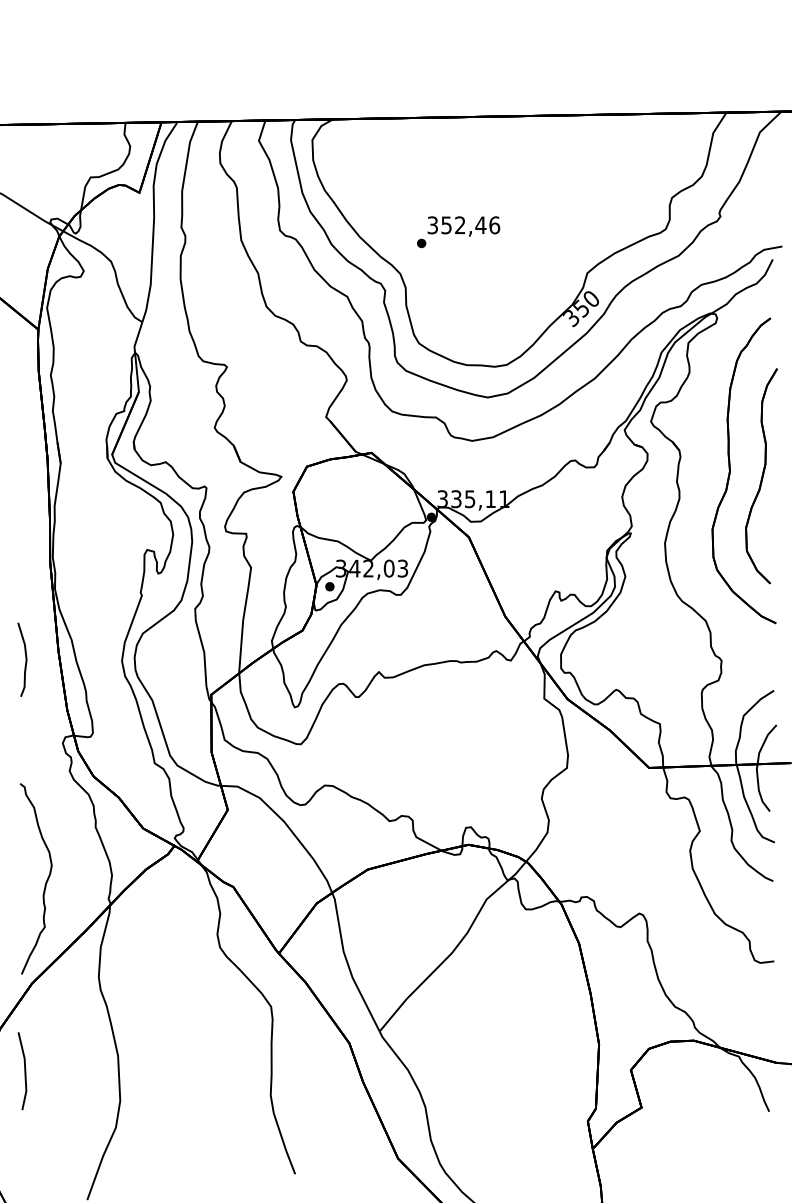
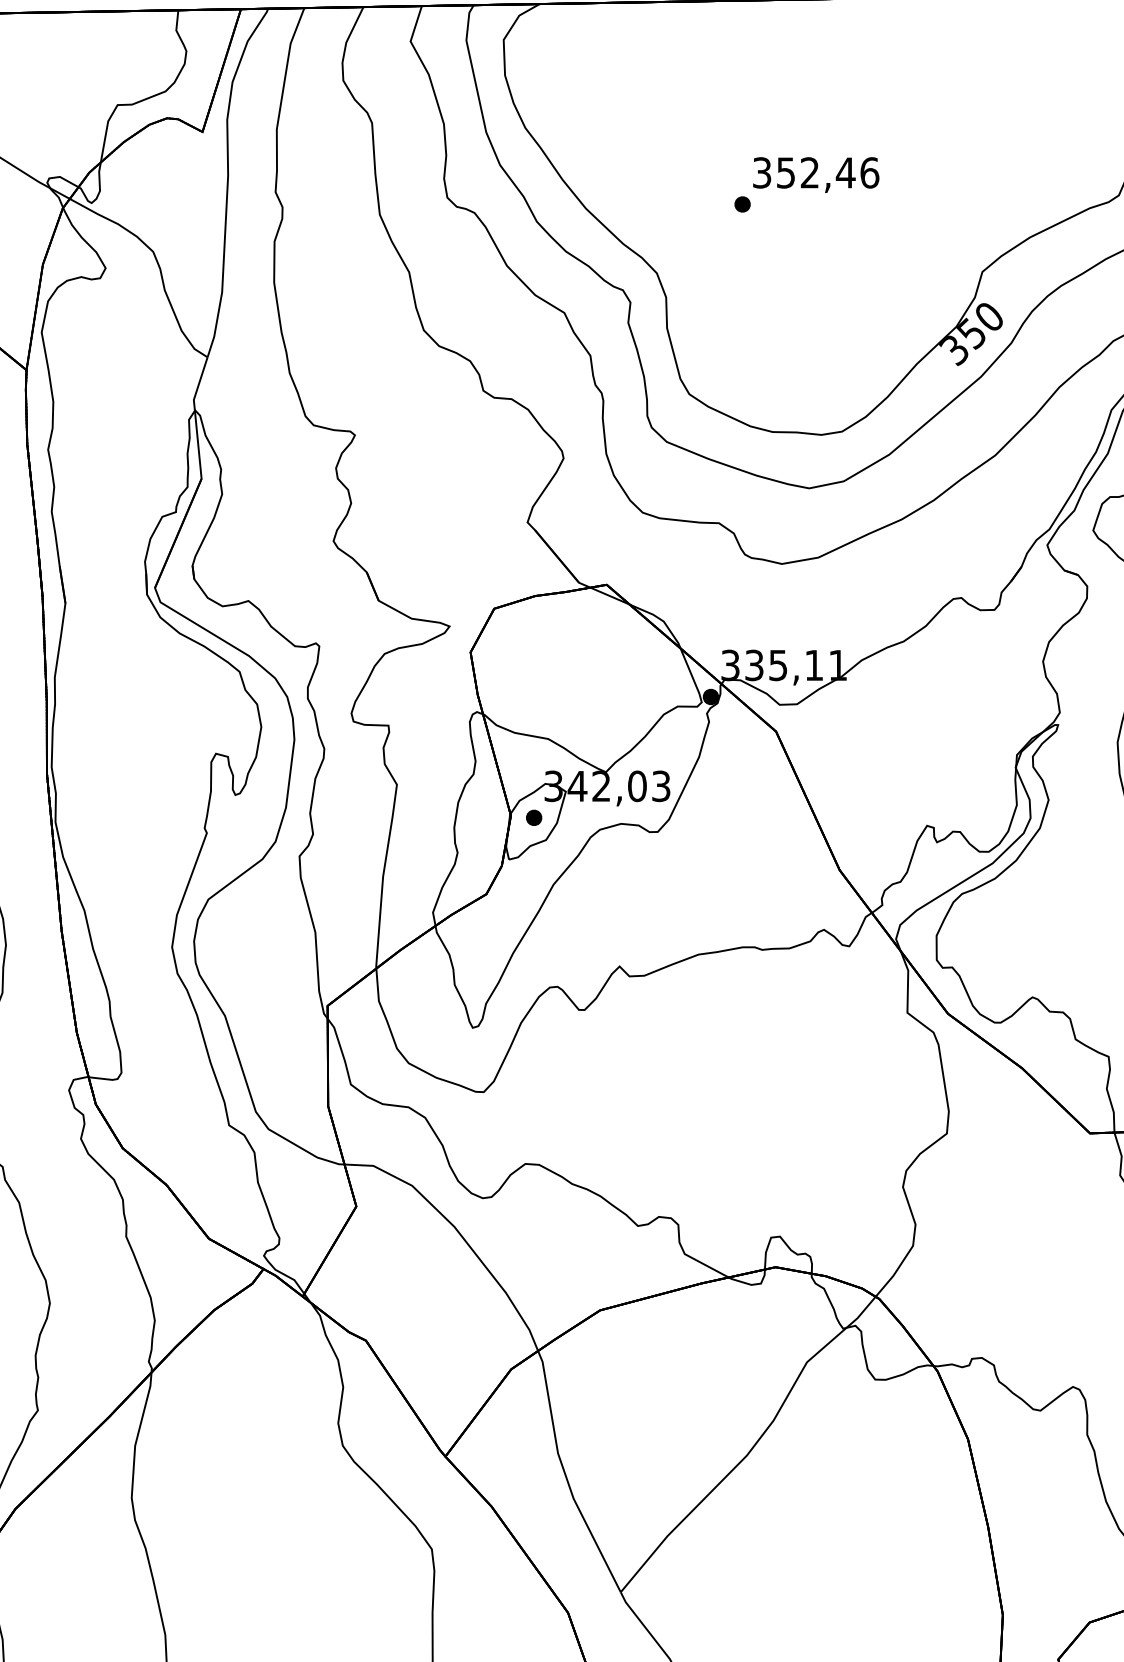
text: (458, 232) -> (806, 185), moved

